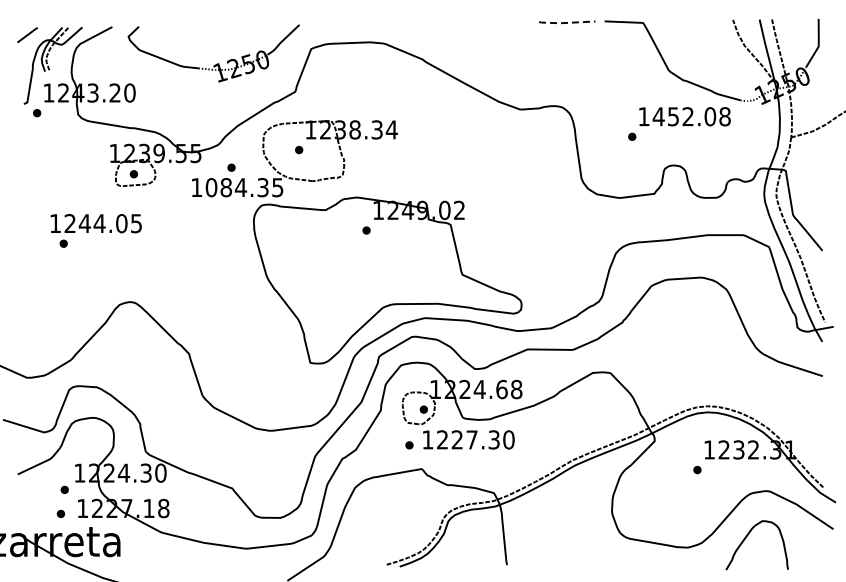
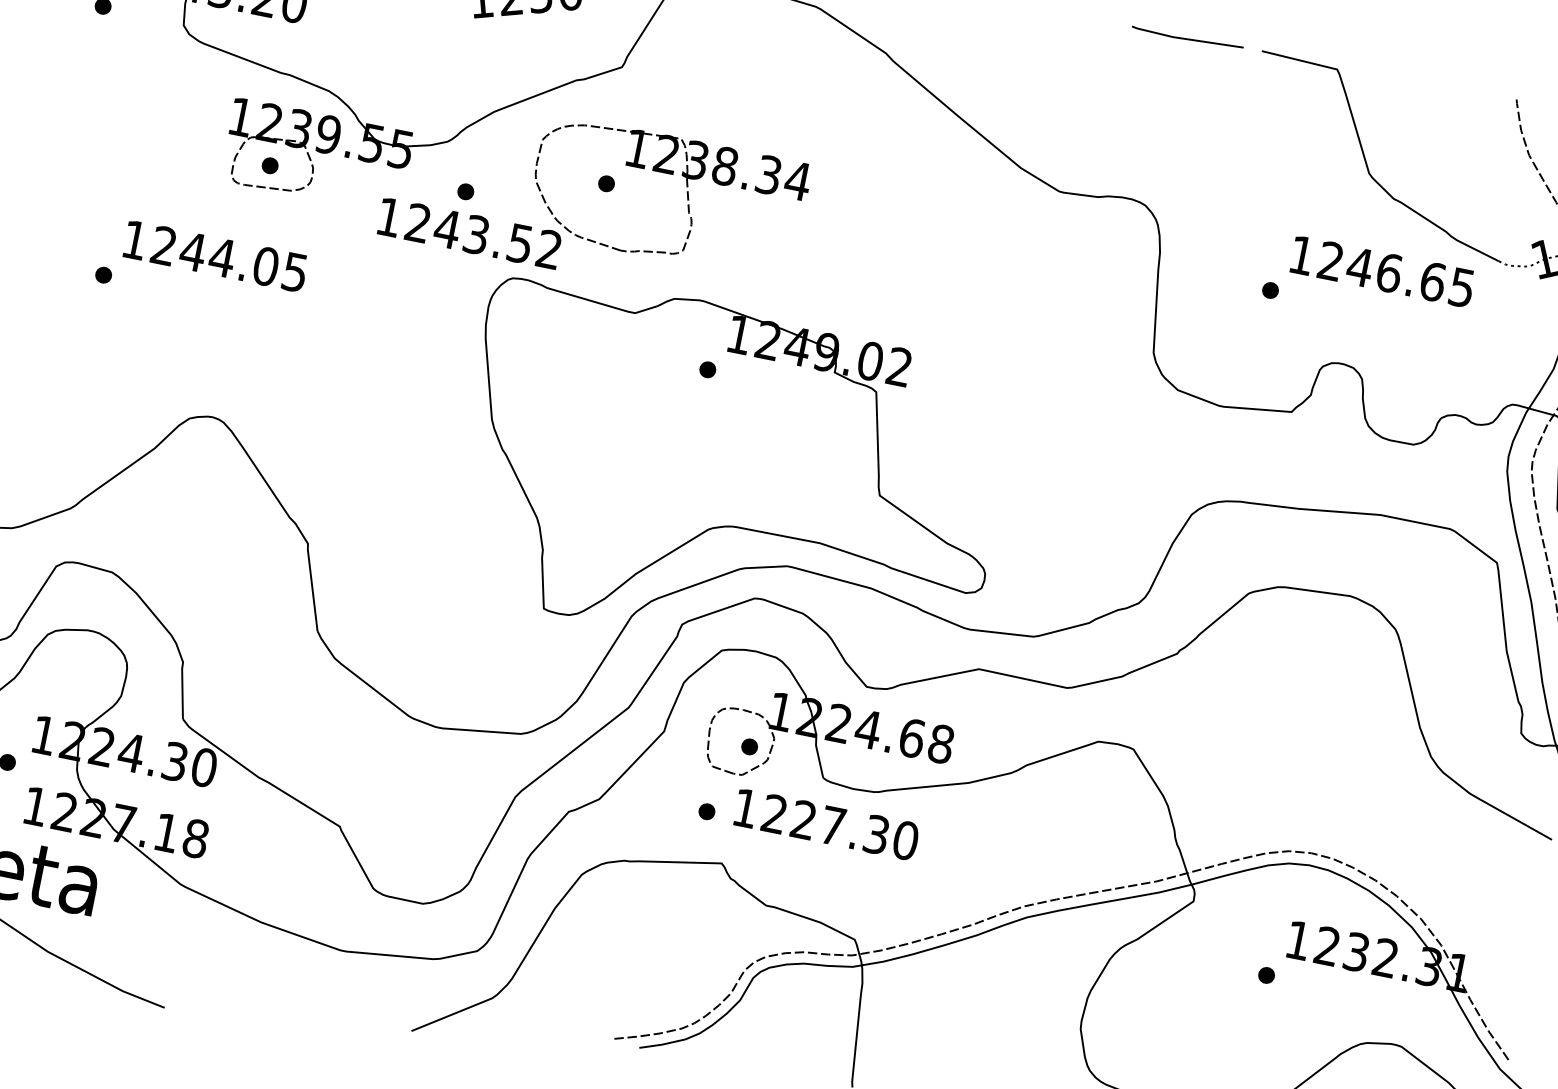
line: (566, 22) -> (1186, 38), dashed -> solid
text: (691, 116) -> (1395, 273), 1452.08 -> 1246.65
text: (244, 187) -> (483, 236), 1084.35 -> 1243.52
text: (95, 223) -> (214, 255), moved

